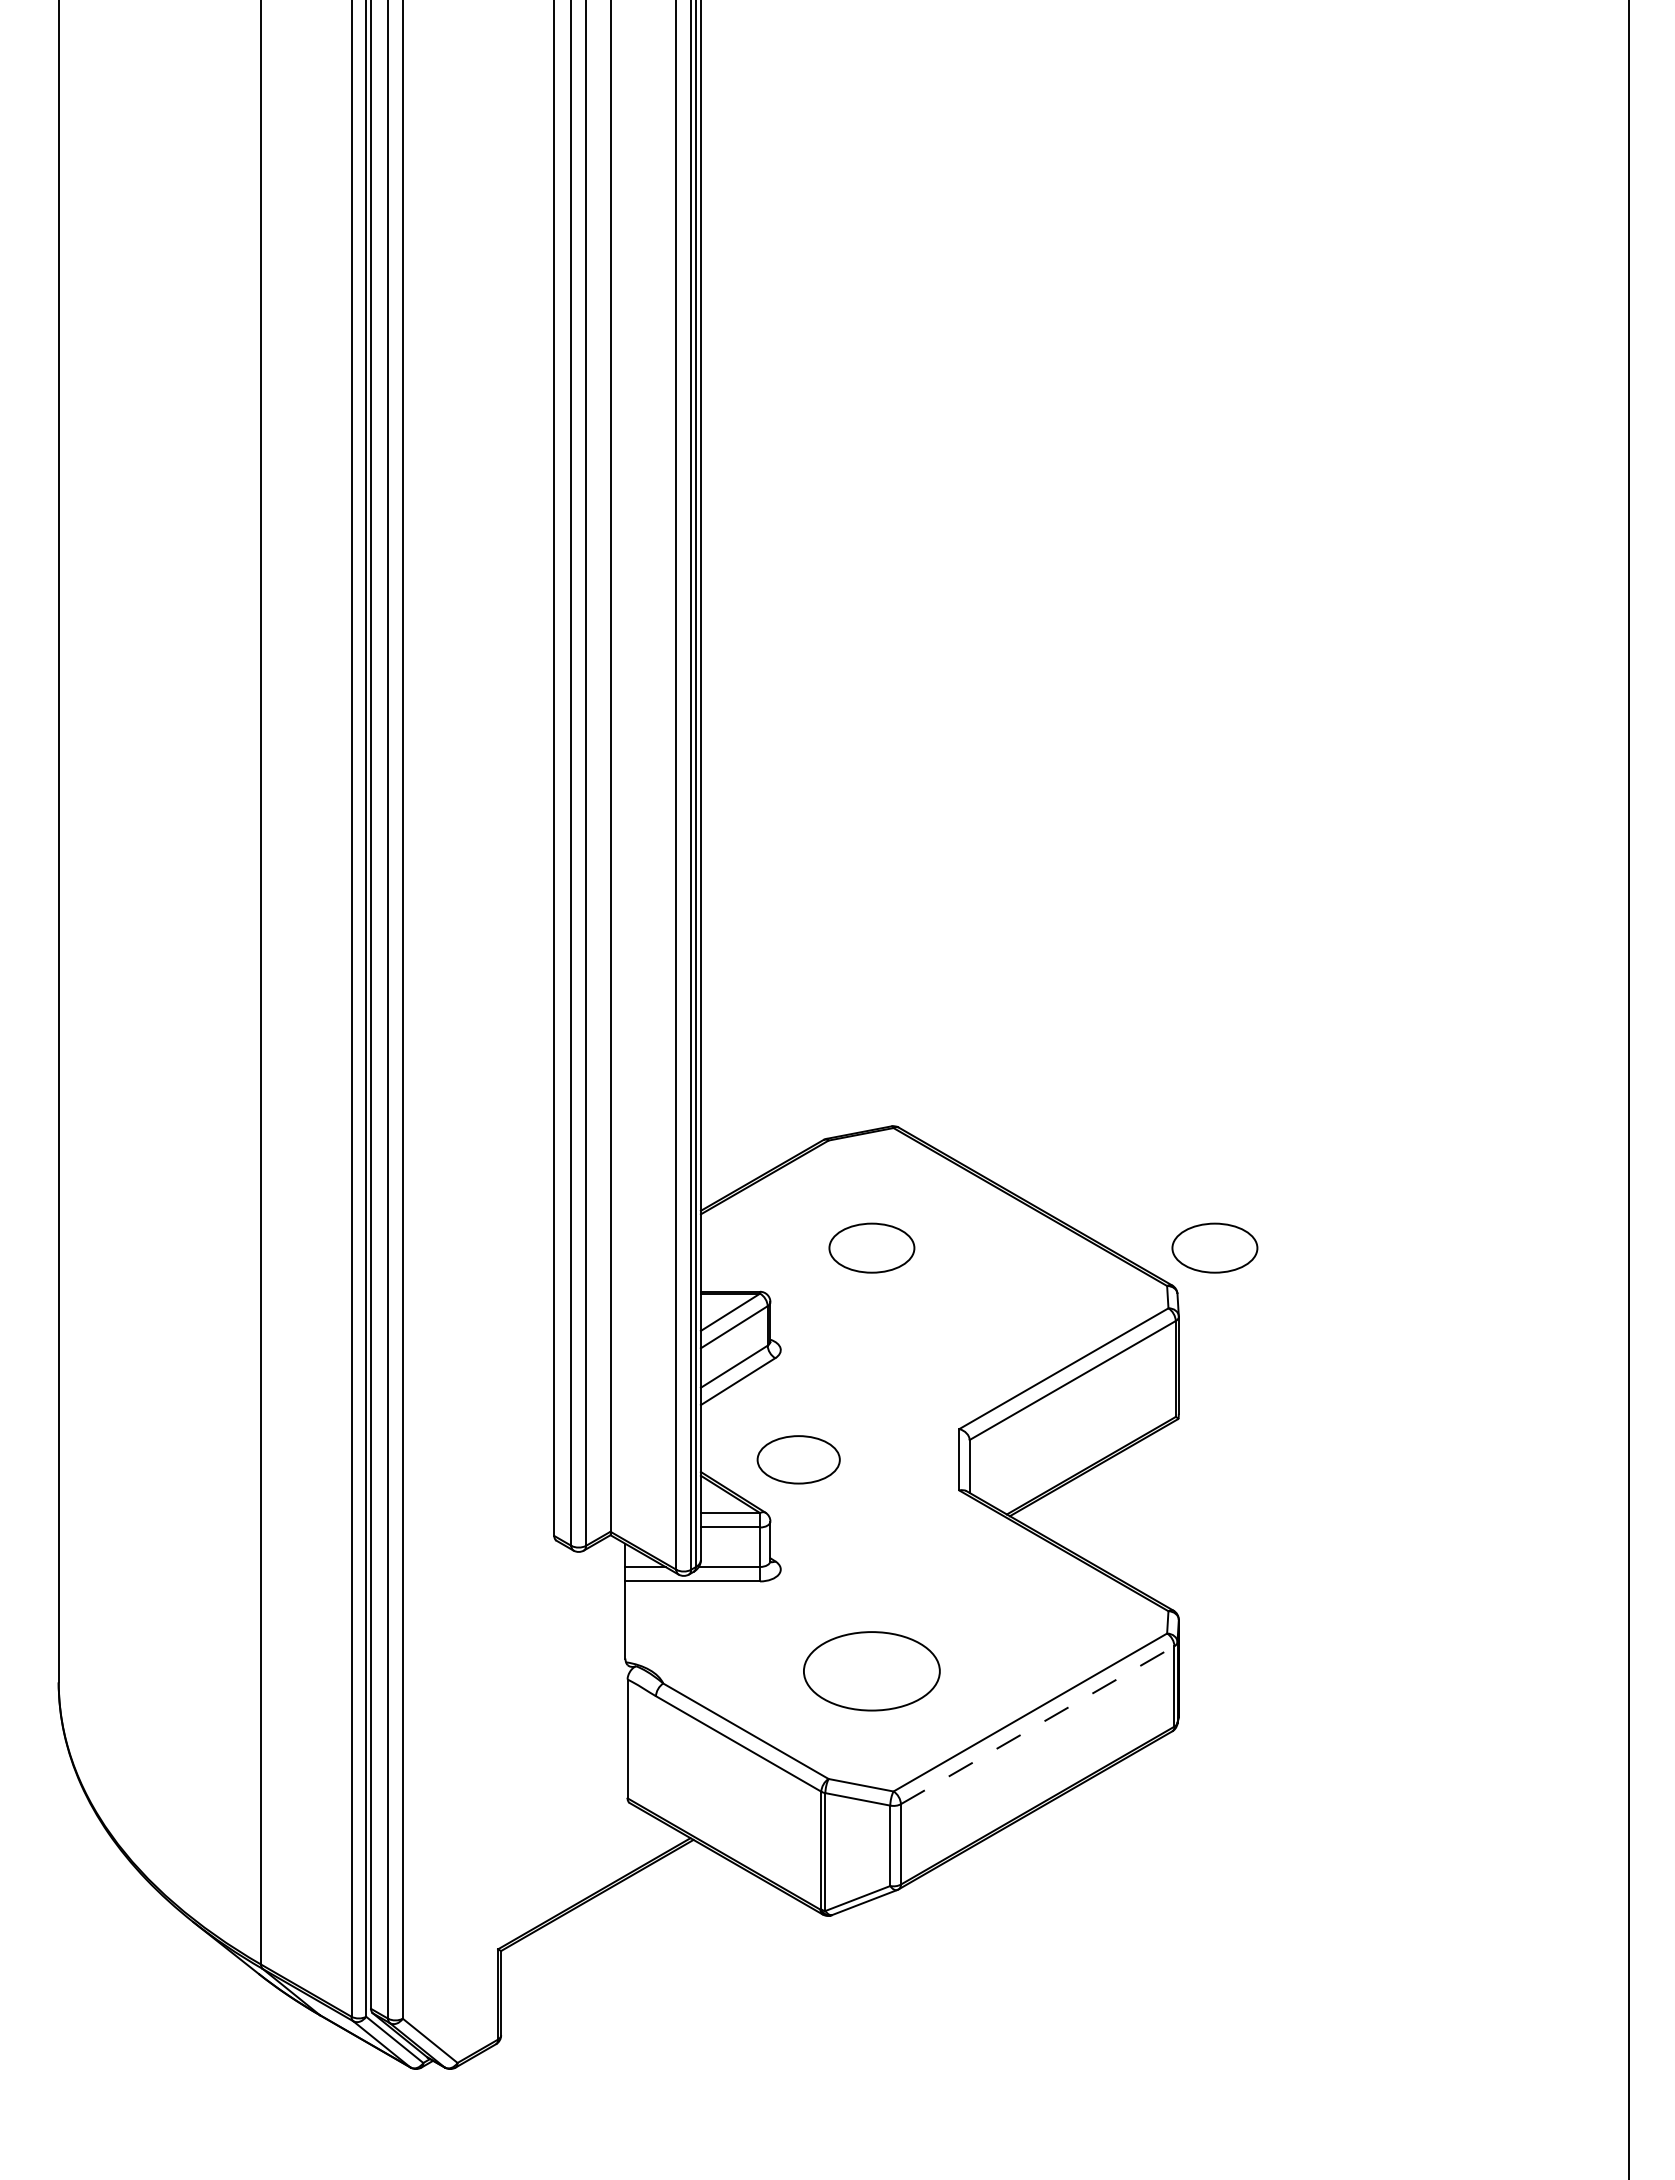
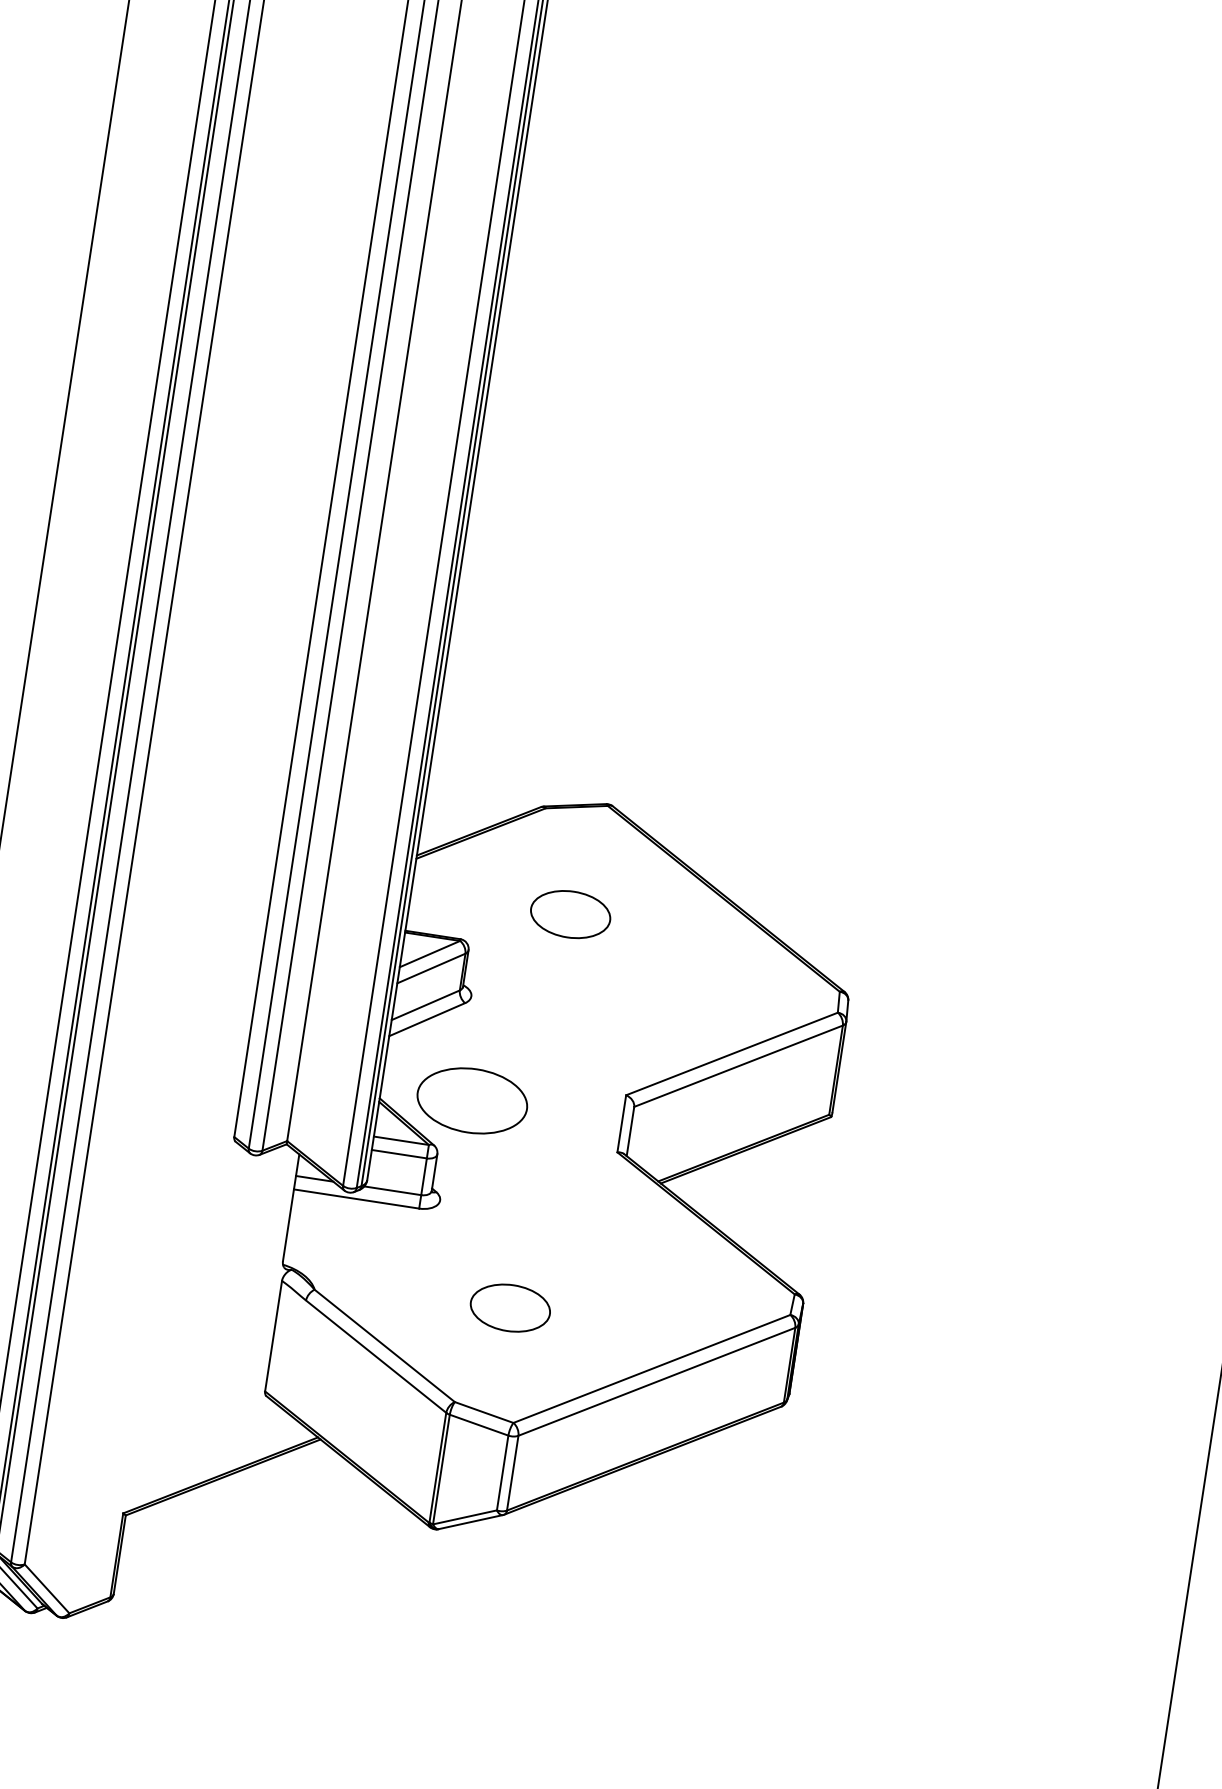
part: (1214, 1247) -> (889, 962), removed
part: (798, 1459) -> (472, 1100), size x1.43
part: (871, 1671) -> (510, 1308), size x0.62
line: (1037, 1725) -> (656, 1382), dashed -> solid

